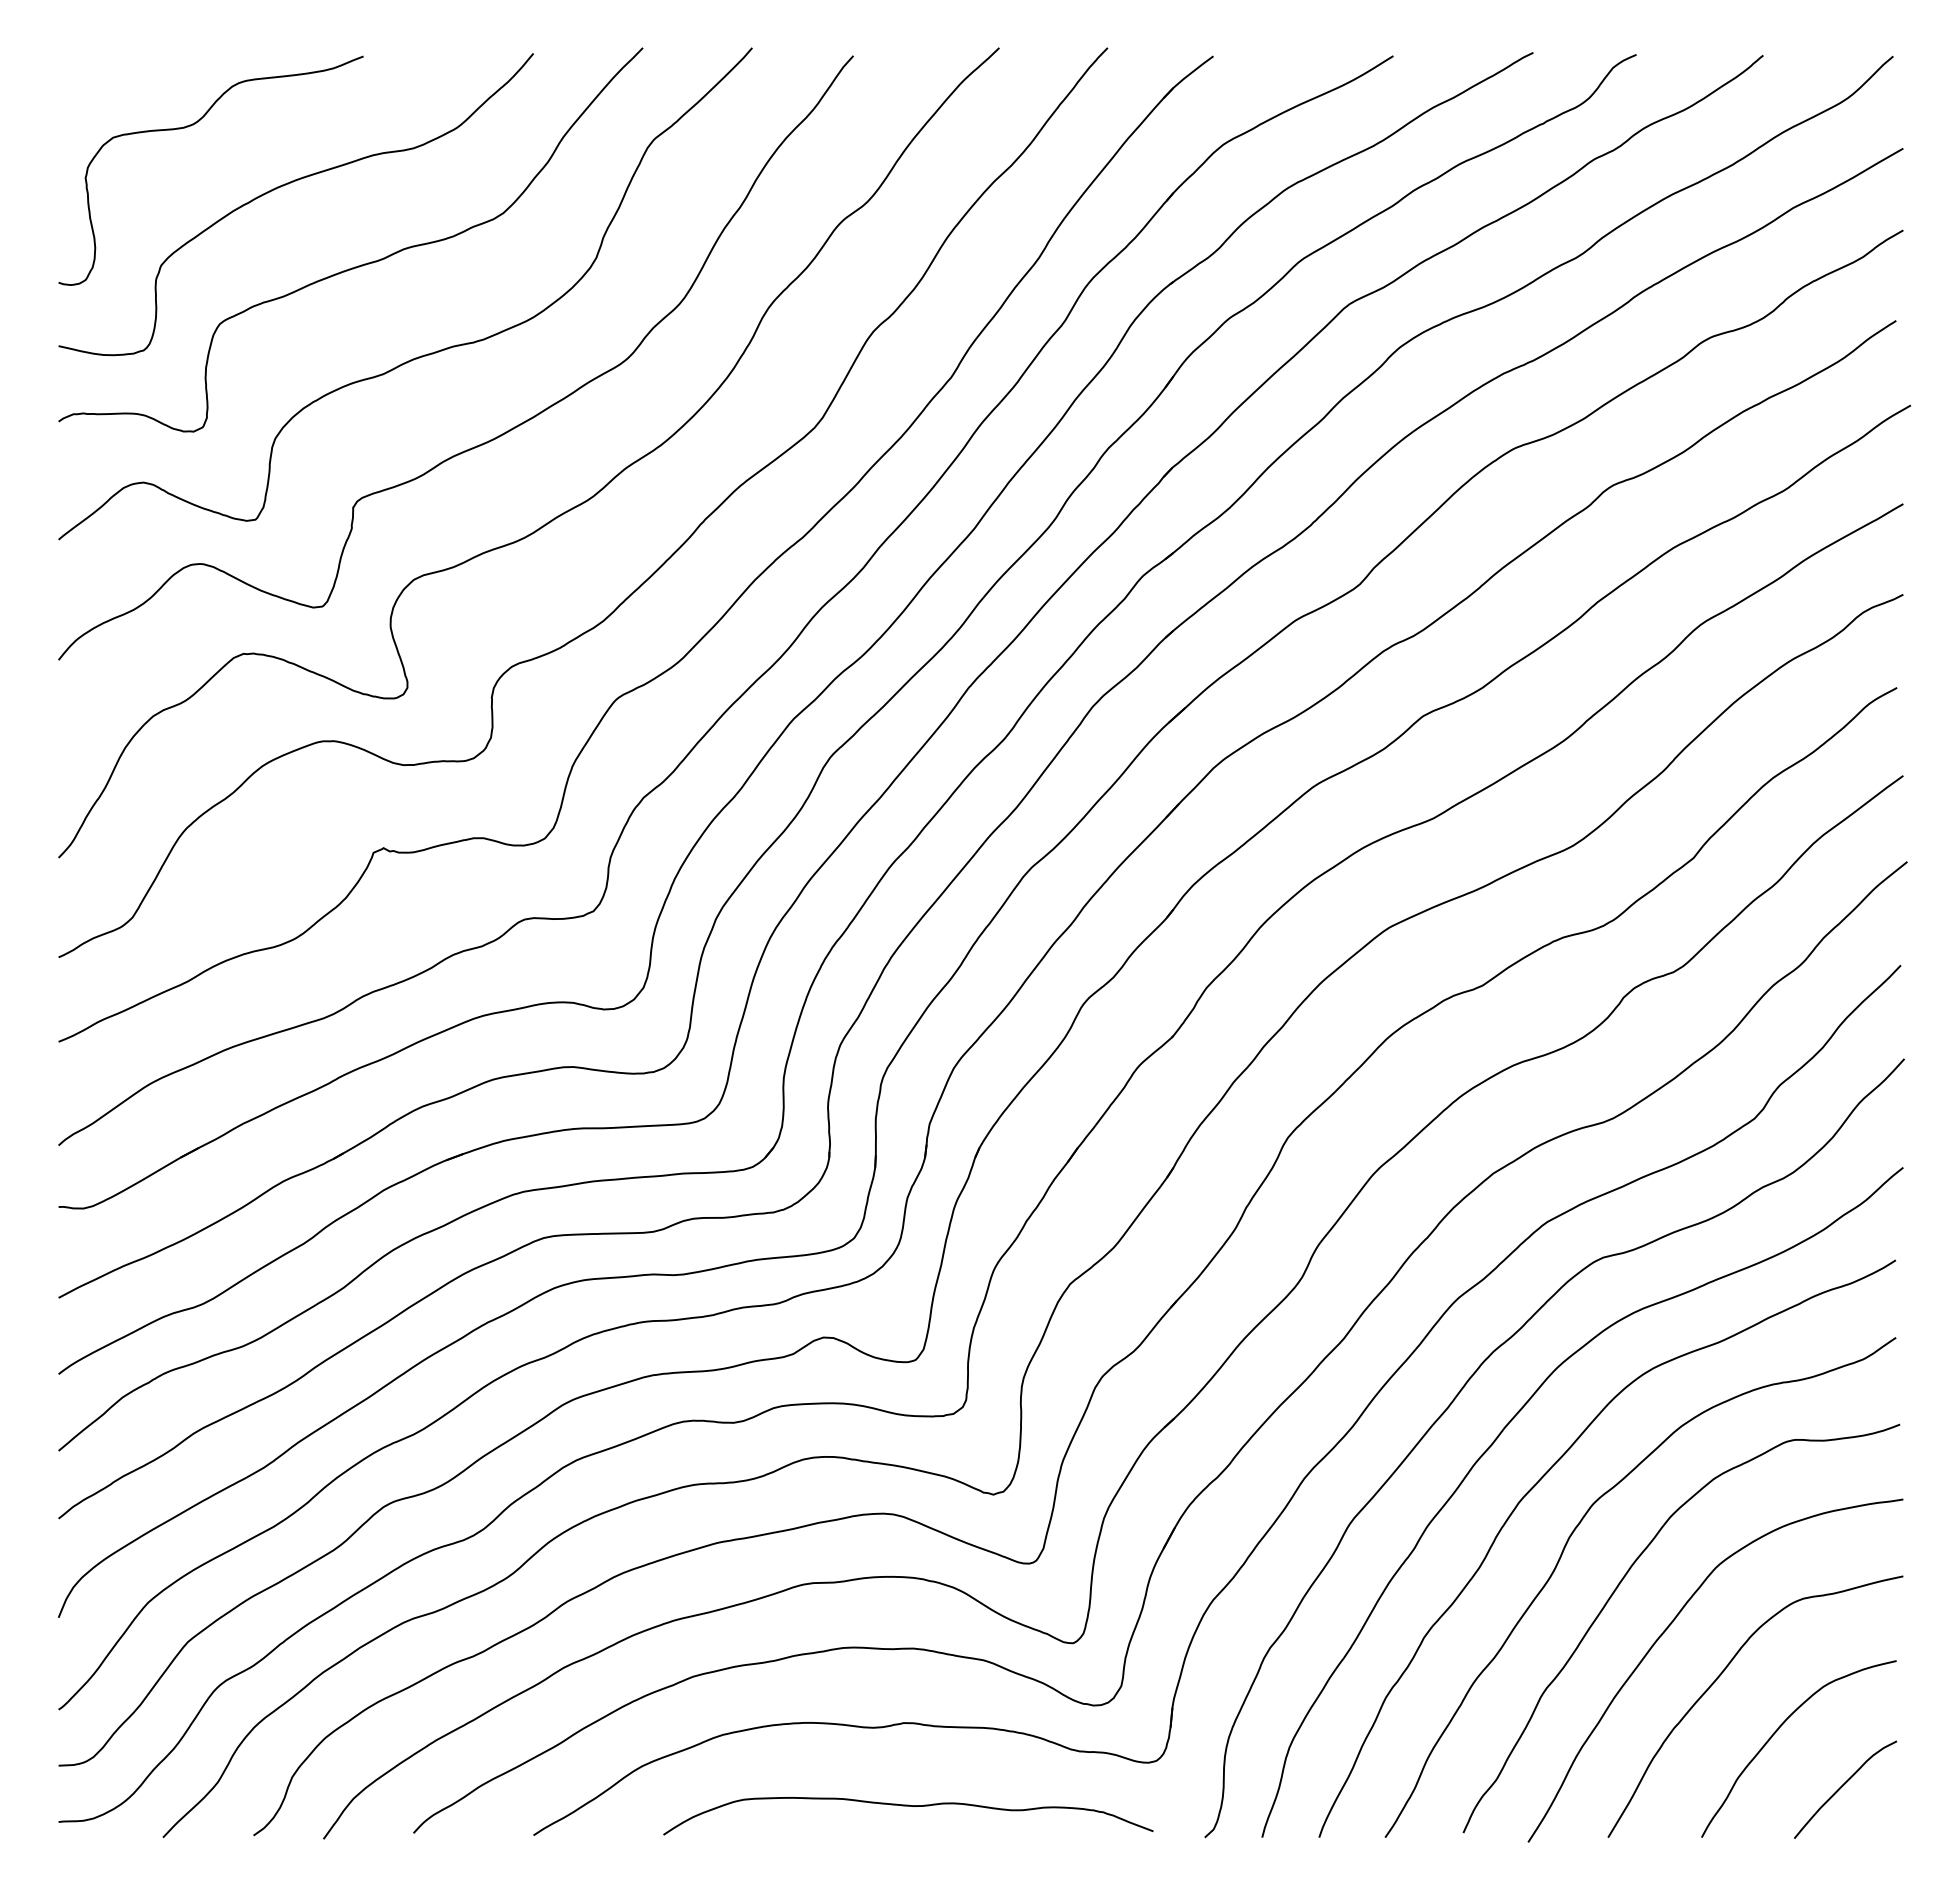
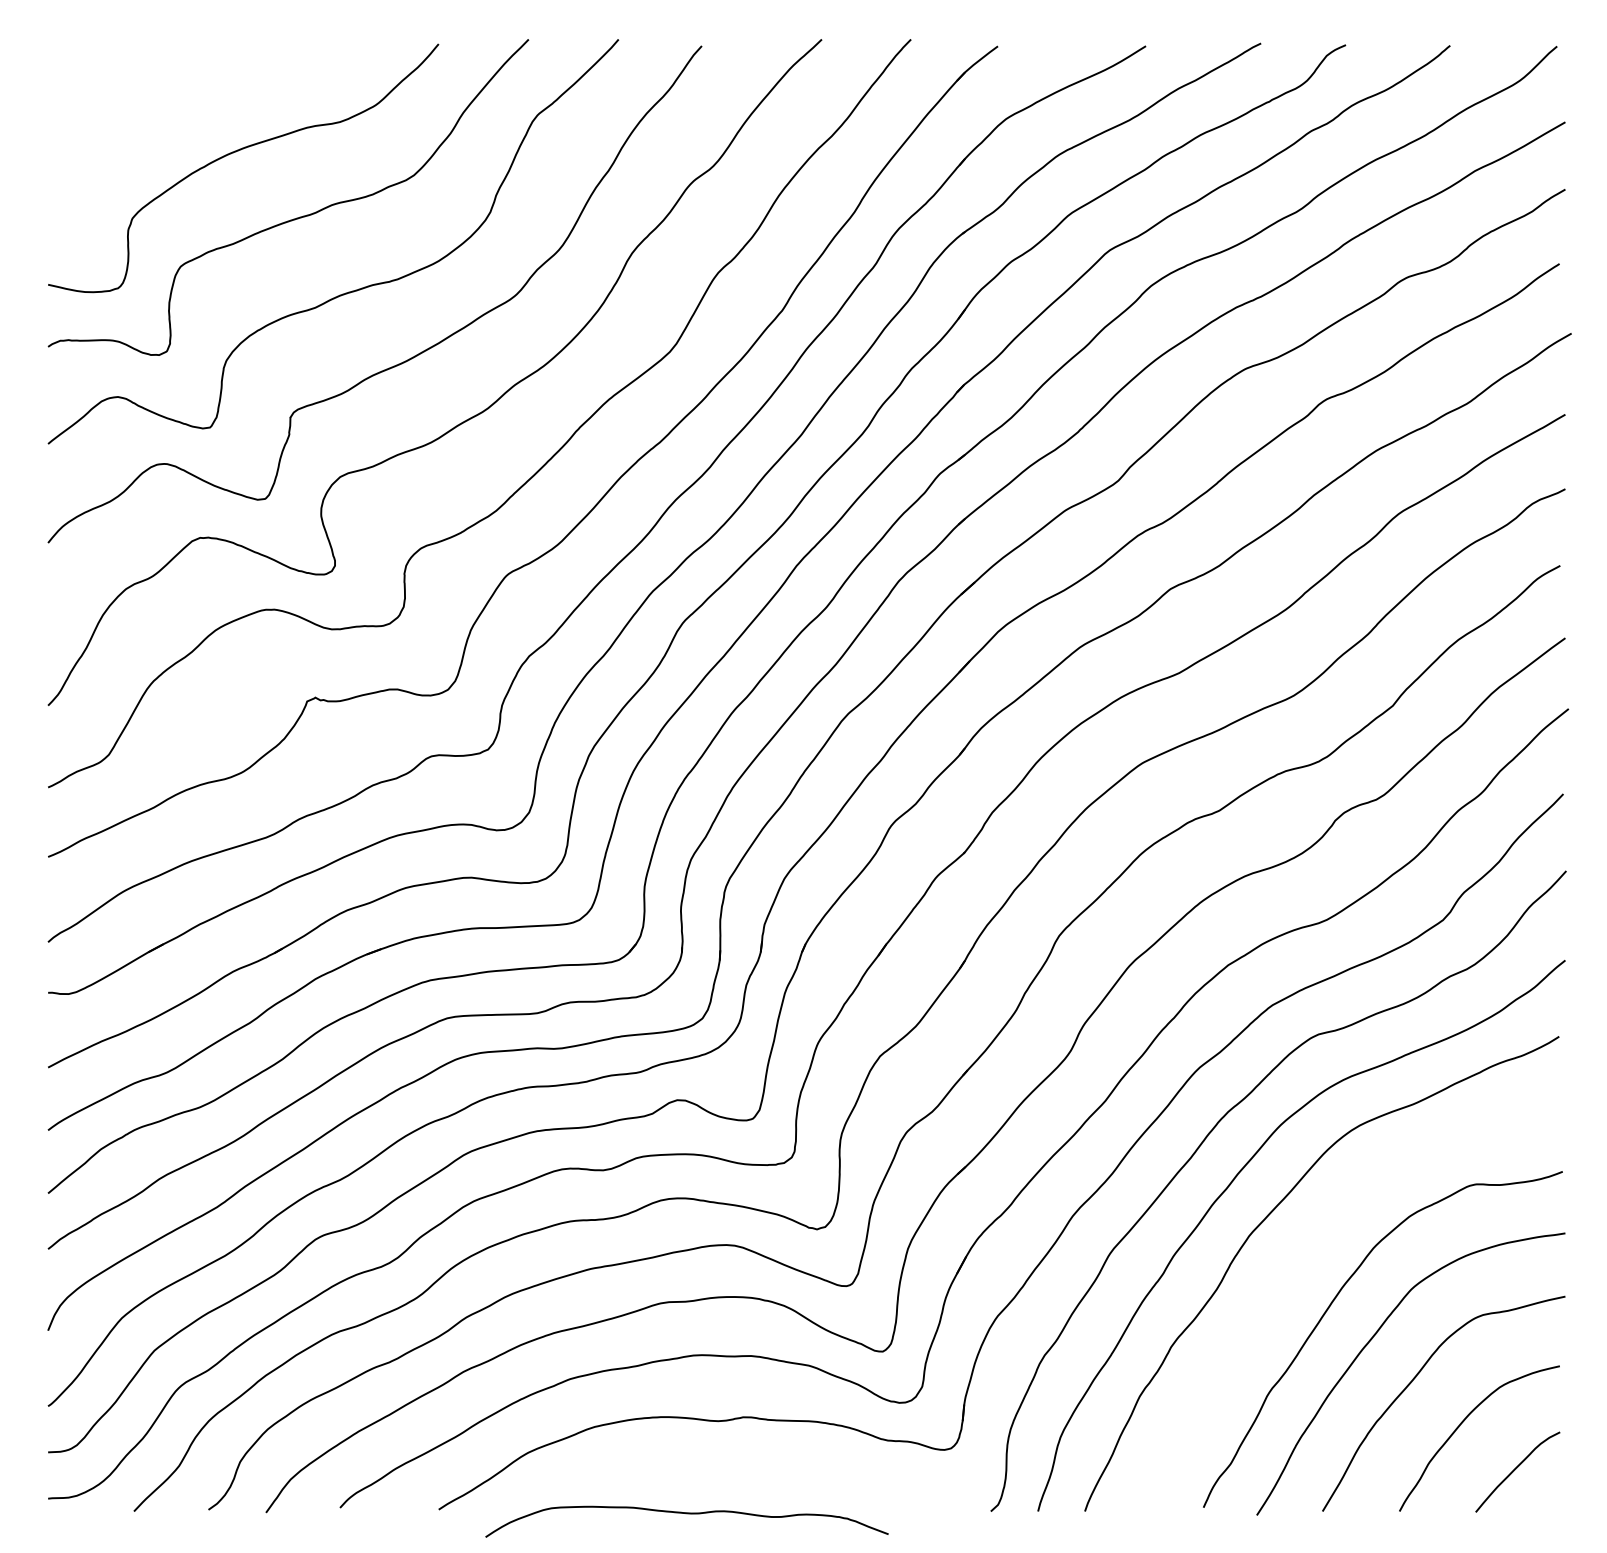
curve: (191, 126) -> (157, 104), removed
curve: (1562, 1555) -> (1285, 1279), removed
curve: (908, 1806) -> (687, 1513), moved

